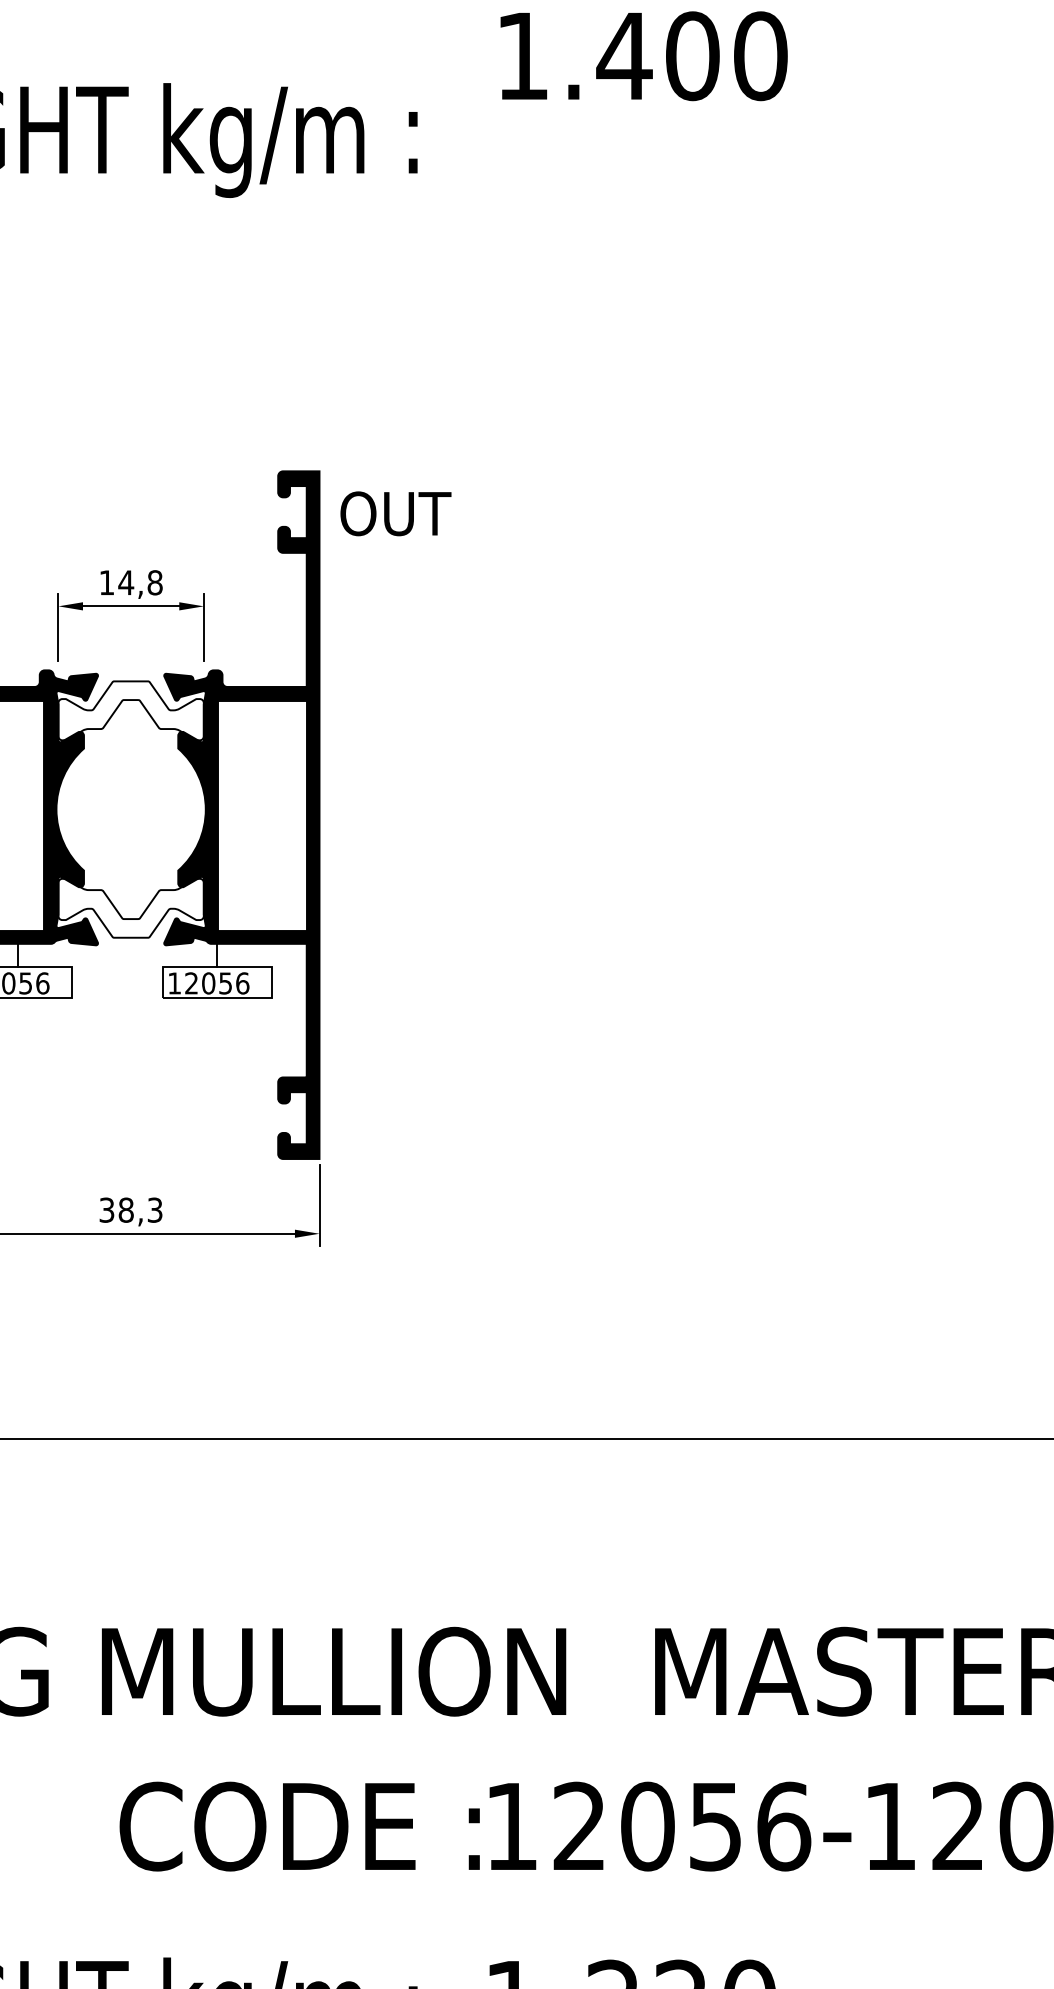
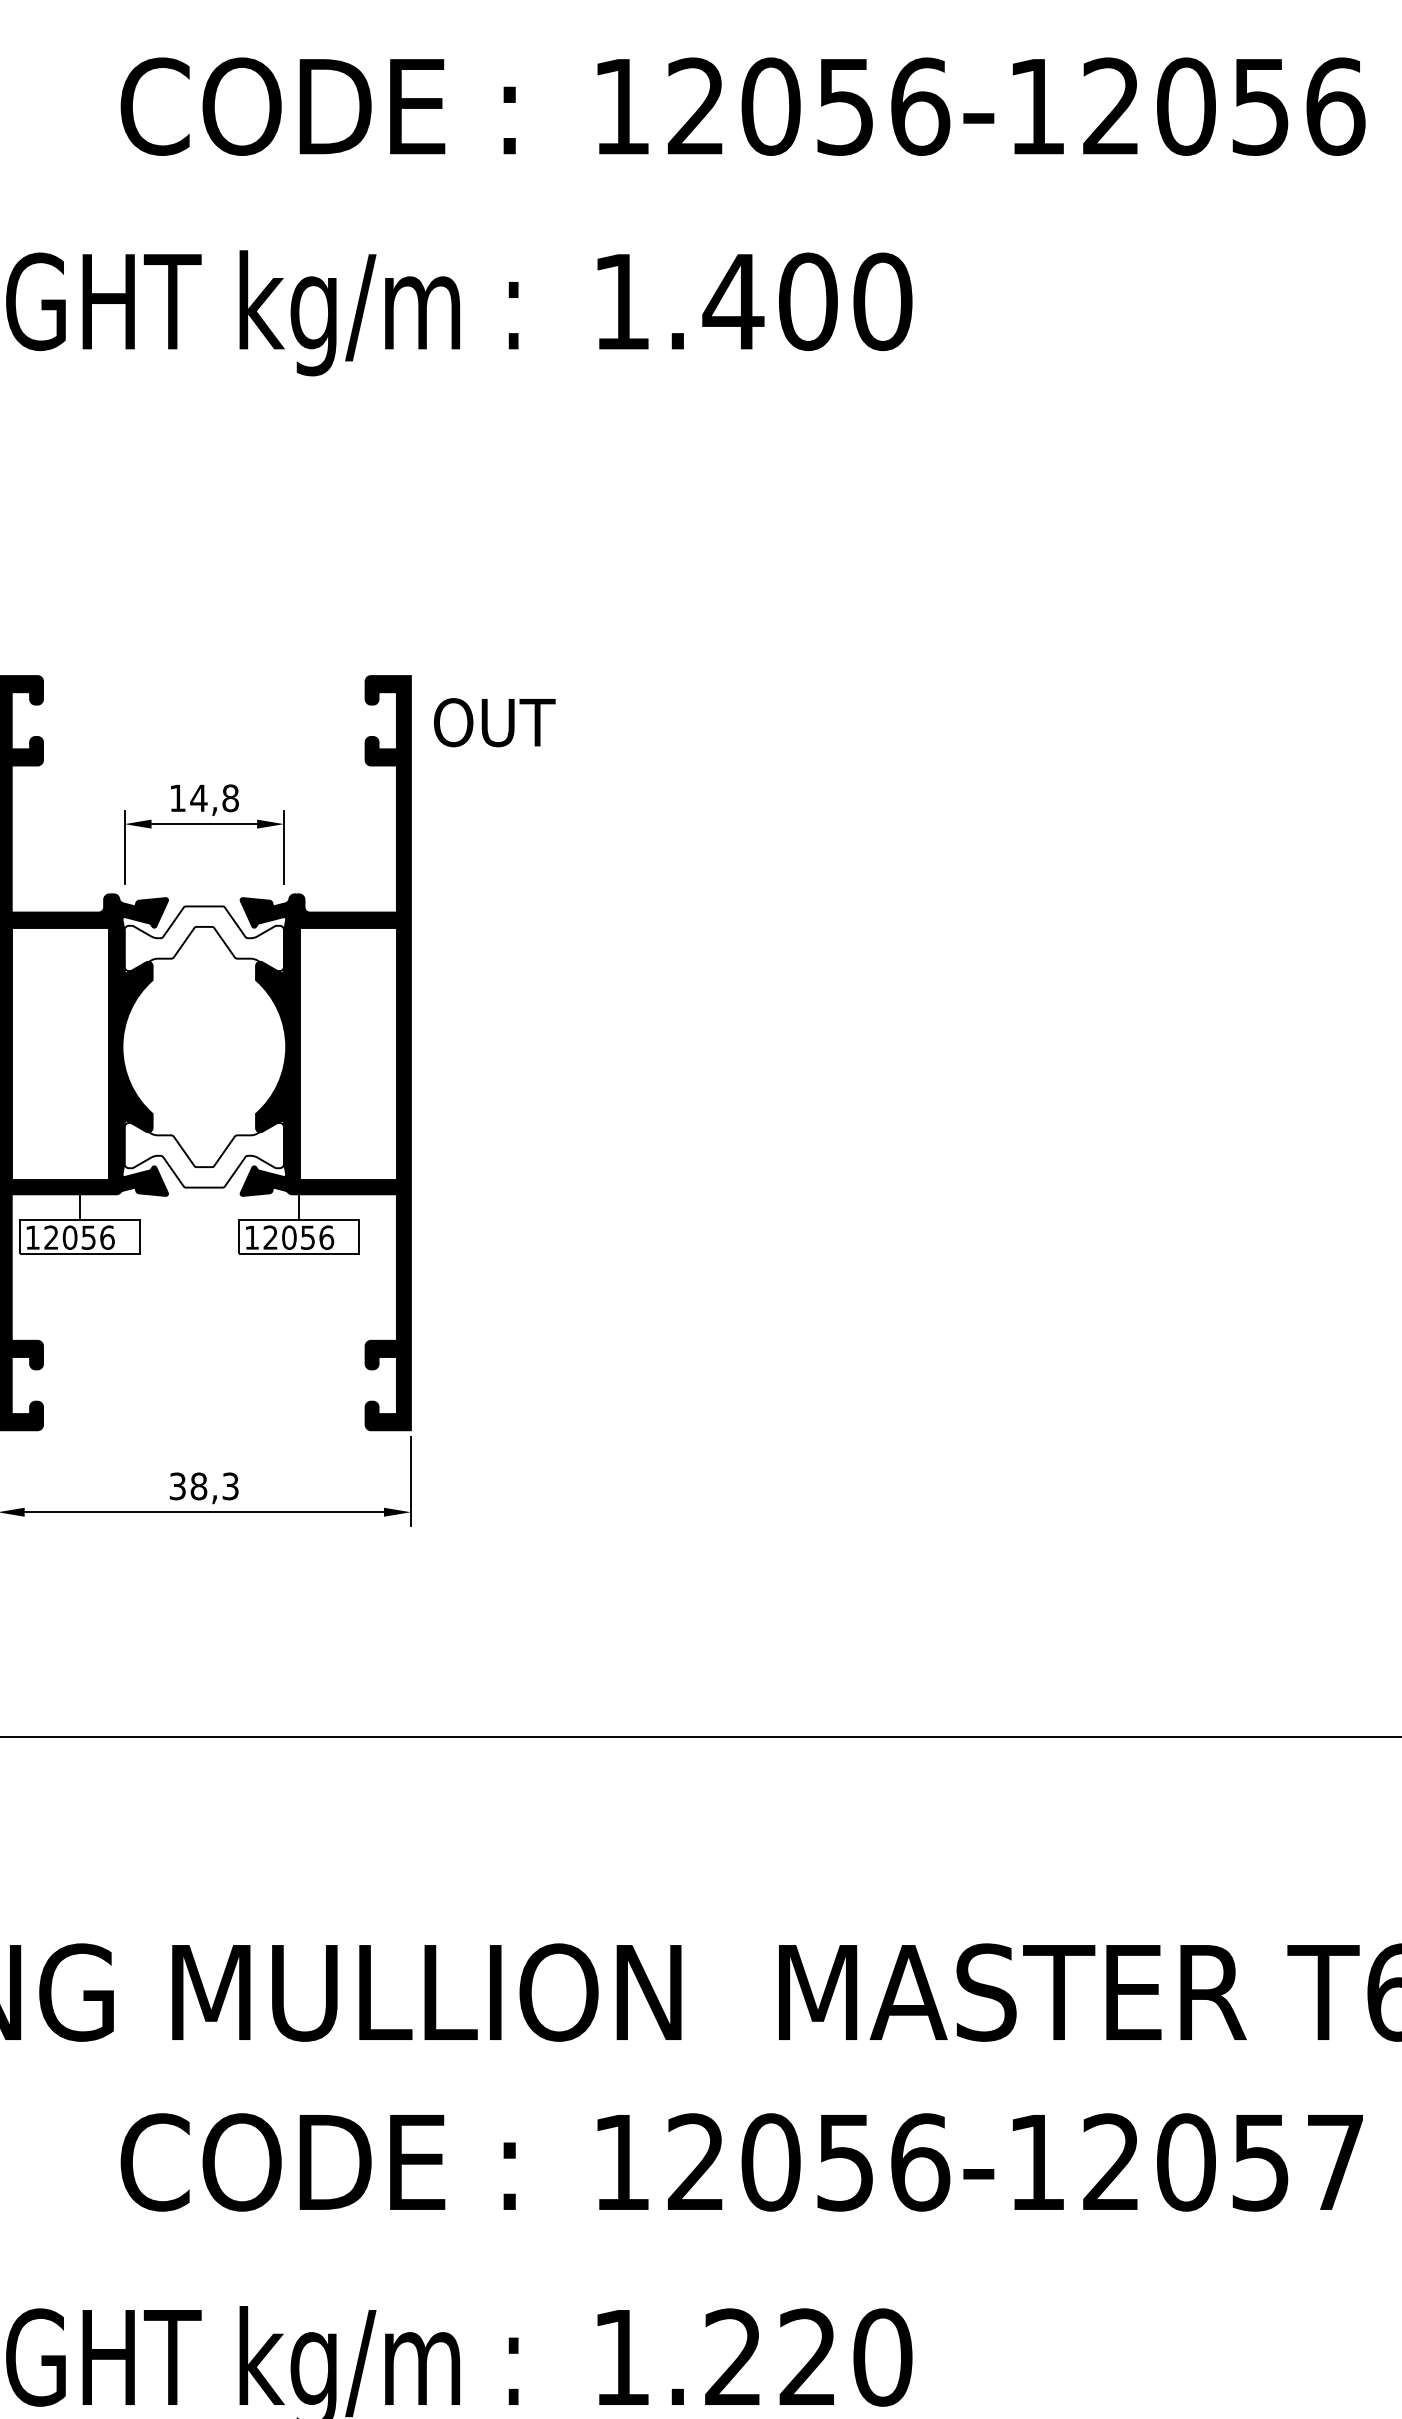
text: (643, 55) -> (754, 301), moved
text: (299, 1826) -> (317, 2162), moved

